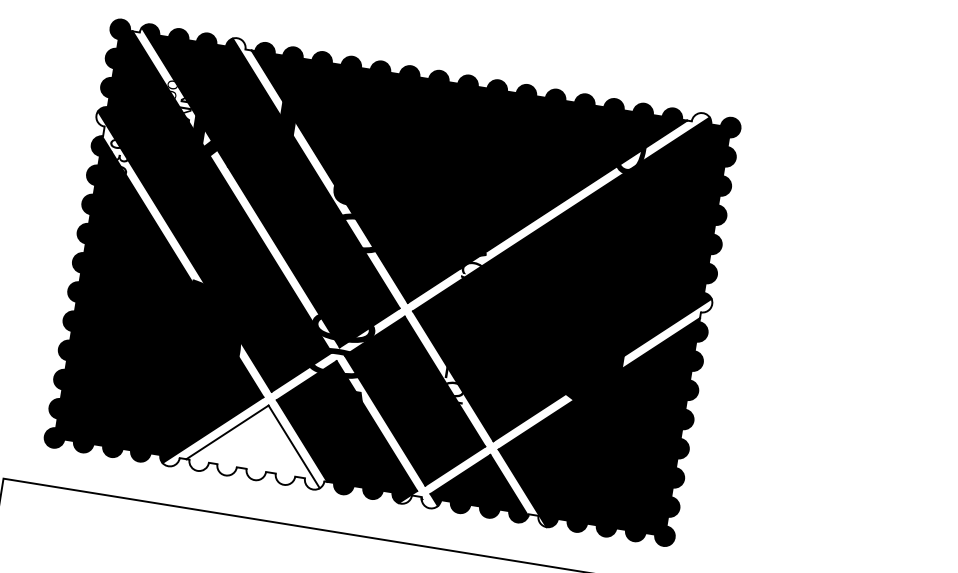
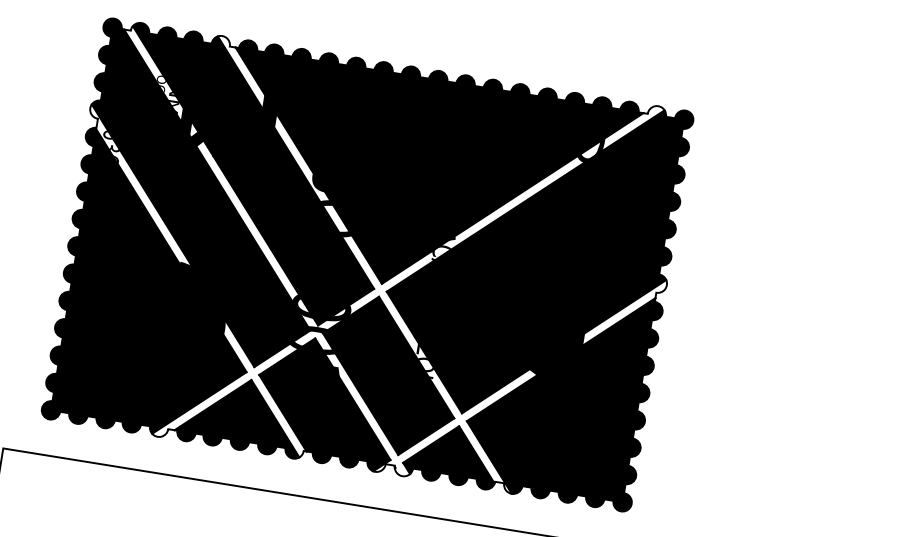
fill: (252, 447) -> (236, 419), added

